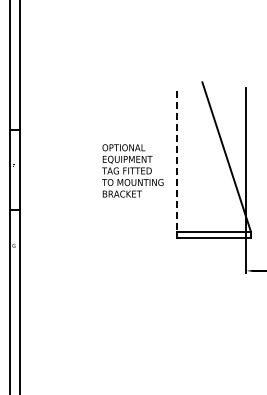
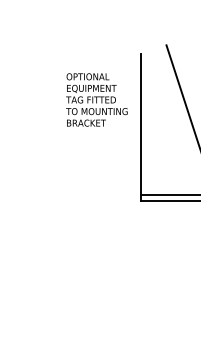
line: (176, 161) -> (140, 124), dashed -> solid
text: (132, 170) -> (96, 99), moved

